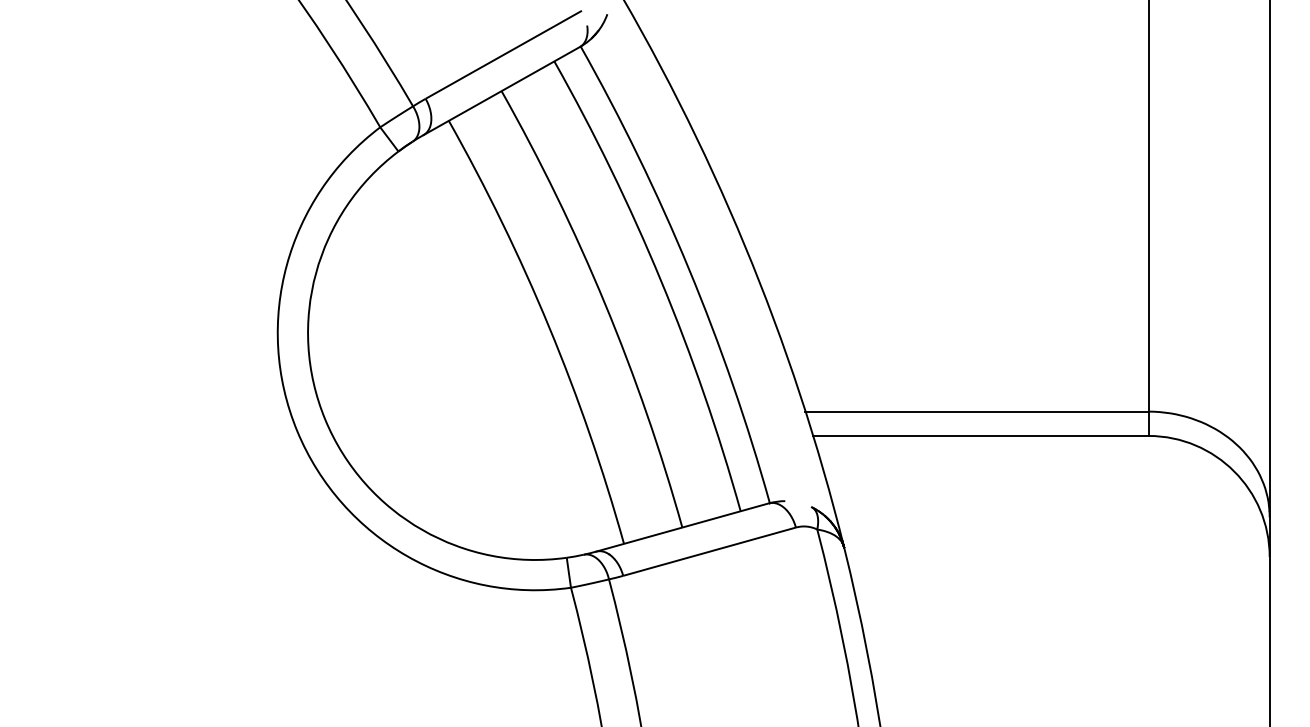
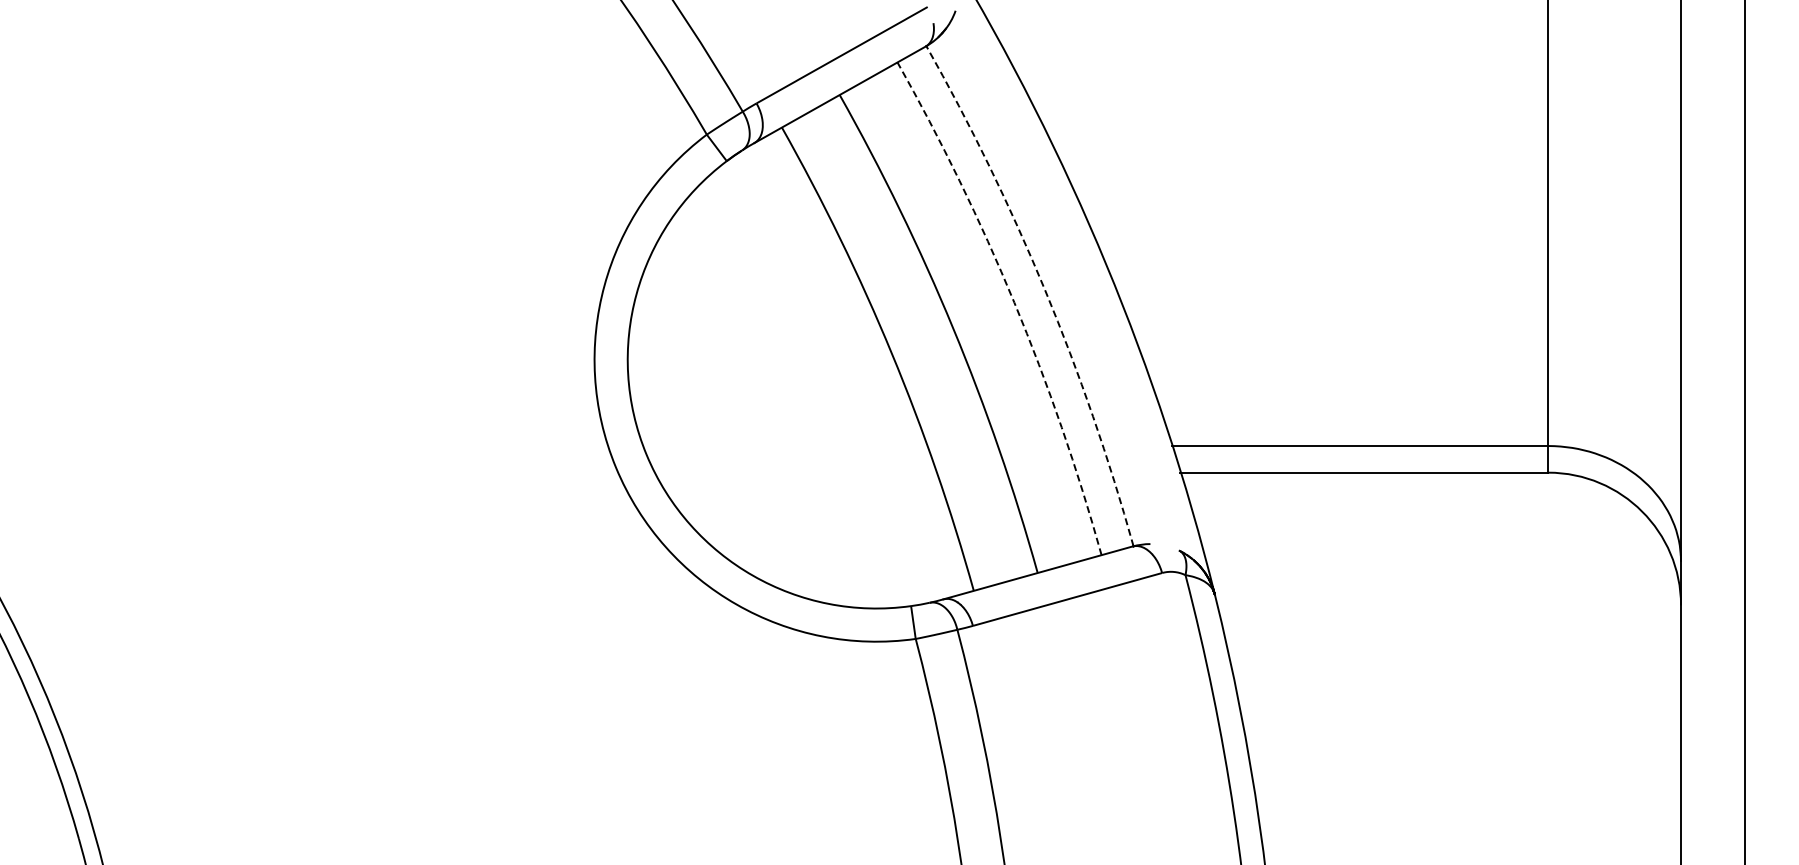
arc: (689, 268) -> (1045, 289), solid -> dashed
arc: (661, 280) -> (1014, 302), solid -> dashed

